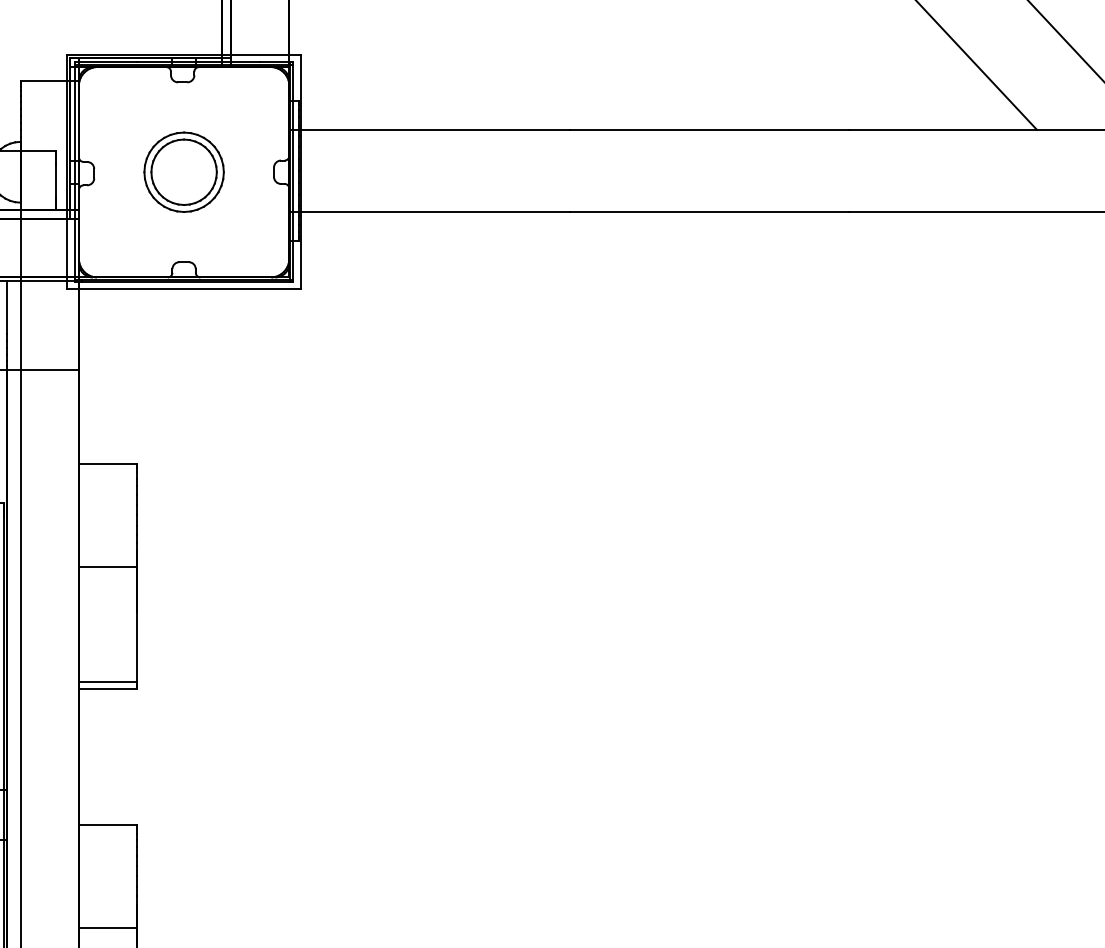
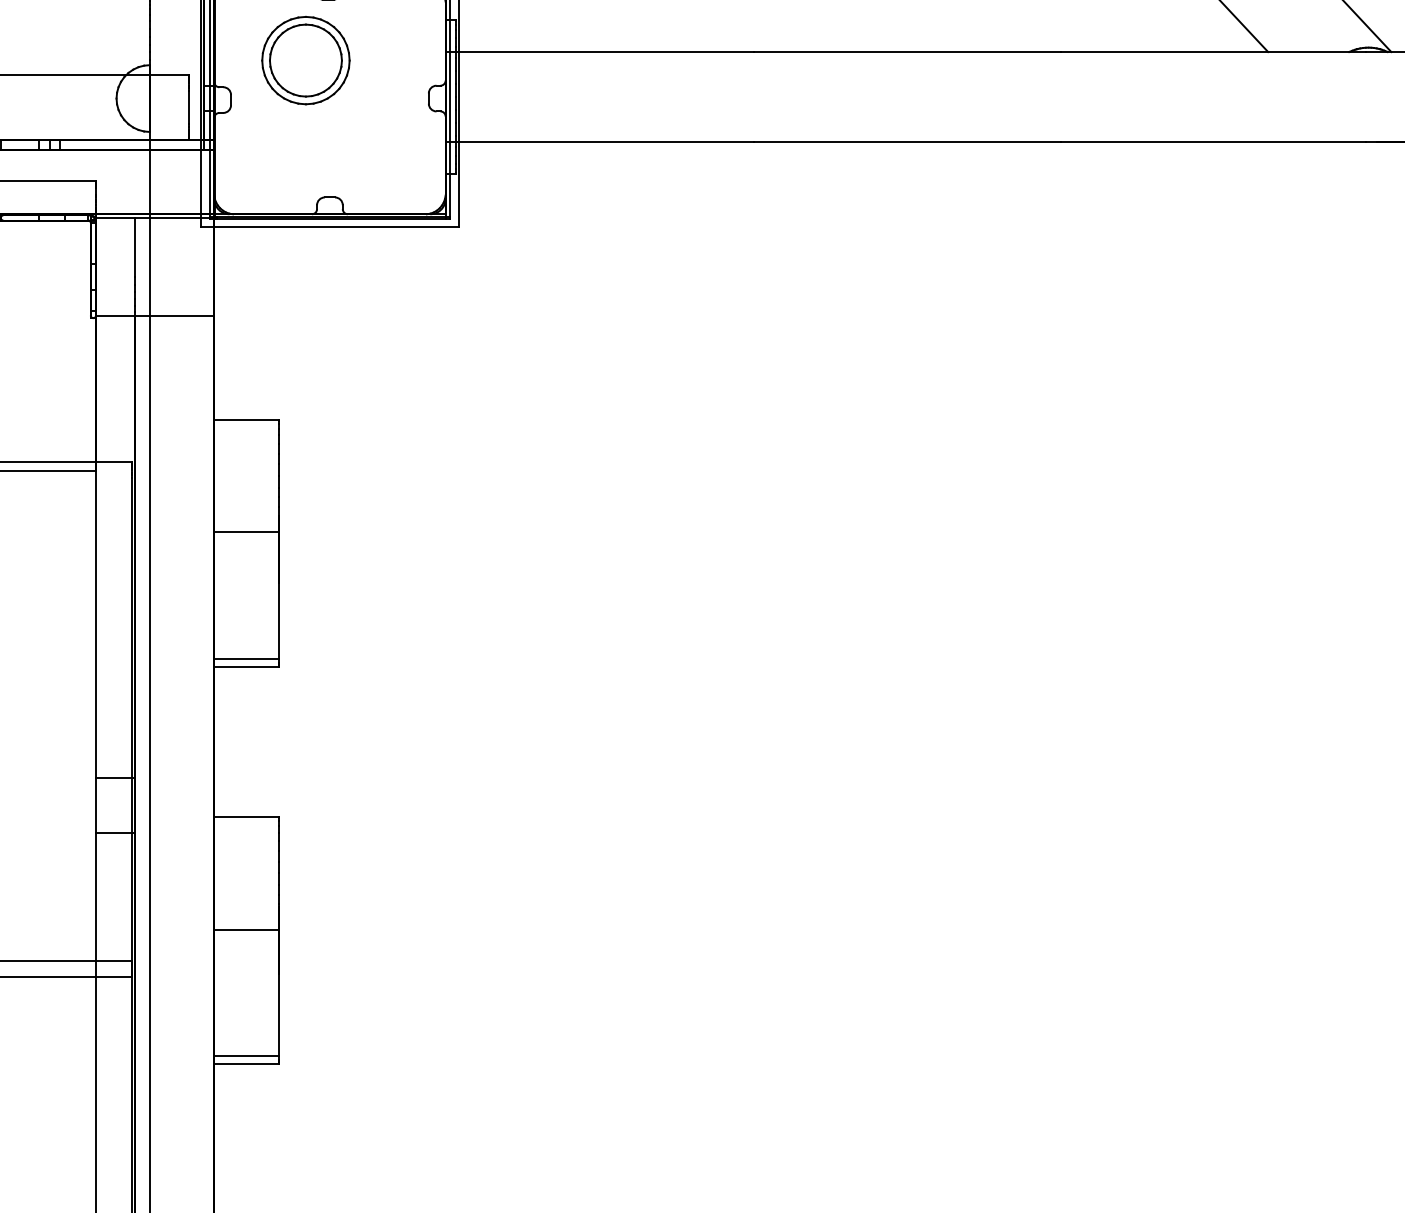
part: (183, 172) -> (305, 60), moved

